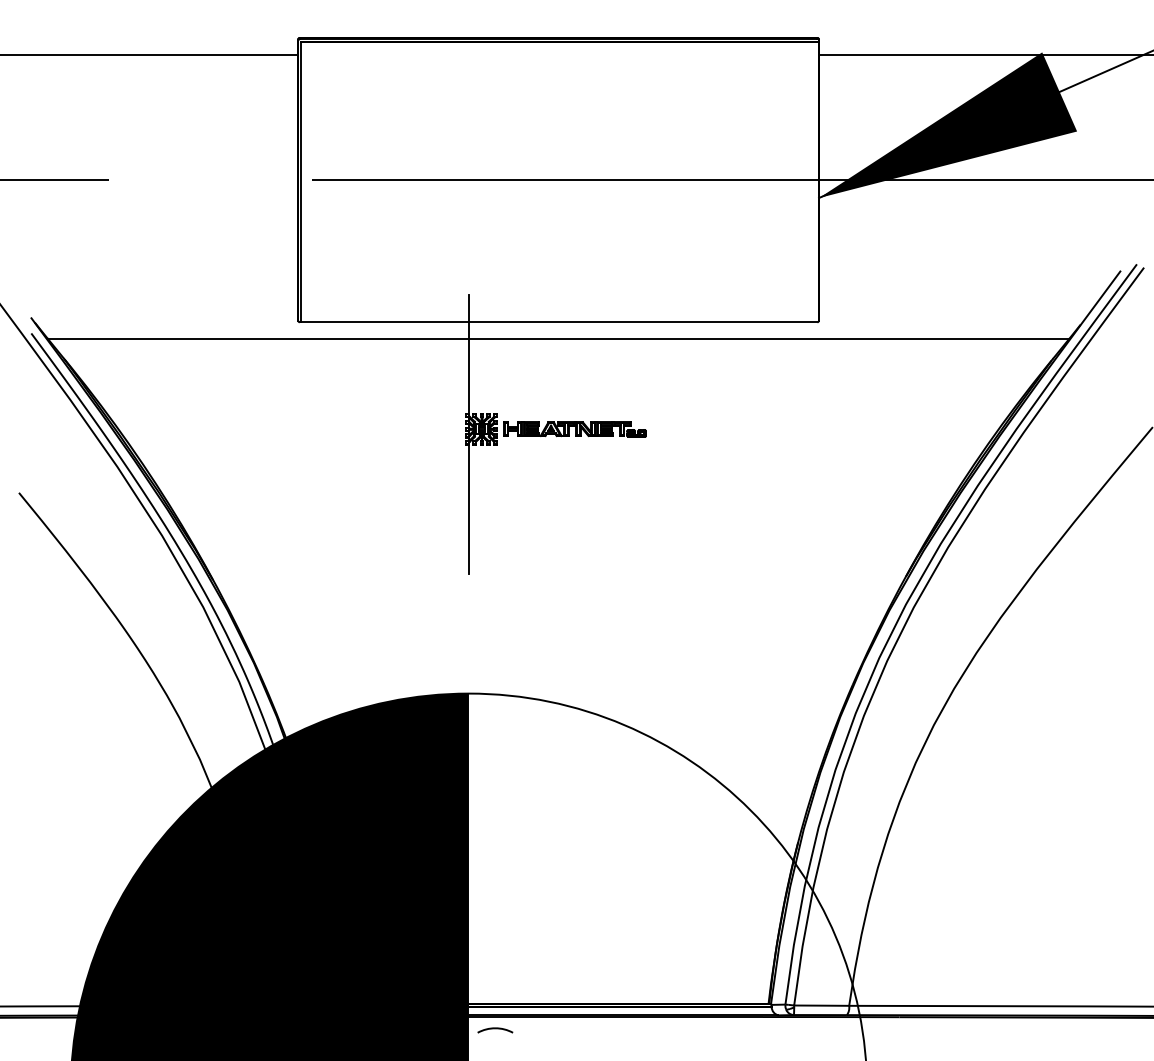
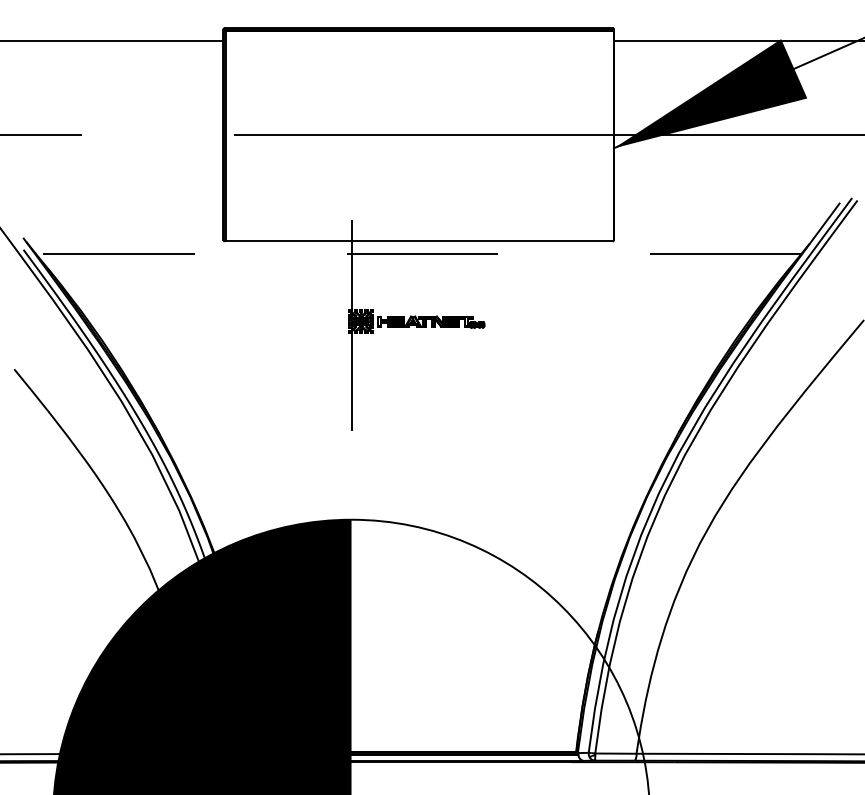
line: (558, 338) -> (418, 253), solid -> dashed
arc: (495, 1029) -> (371, 771), removed

